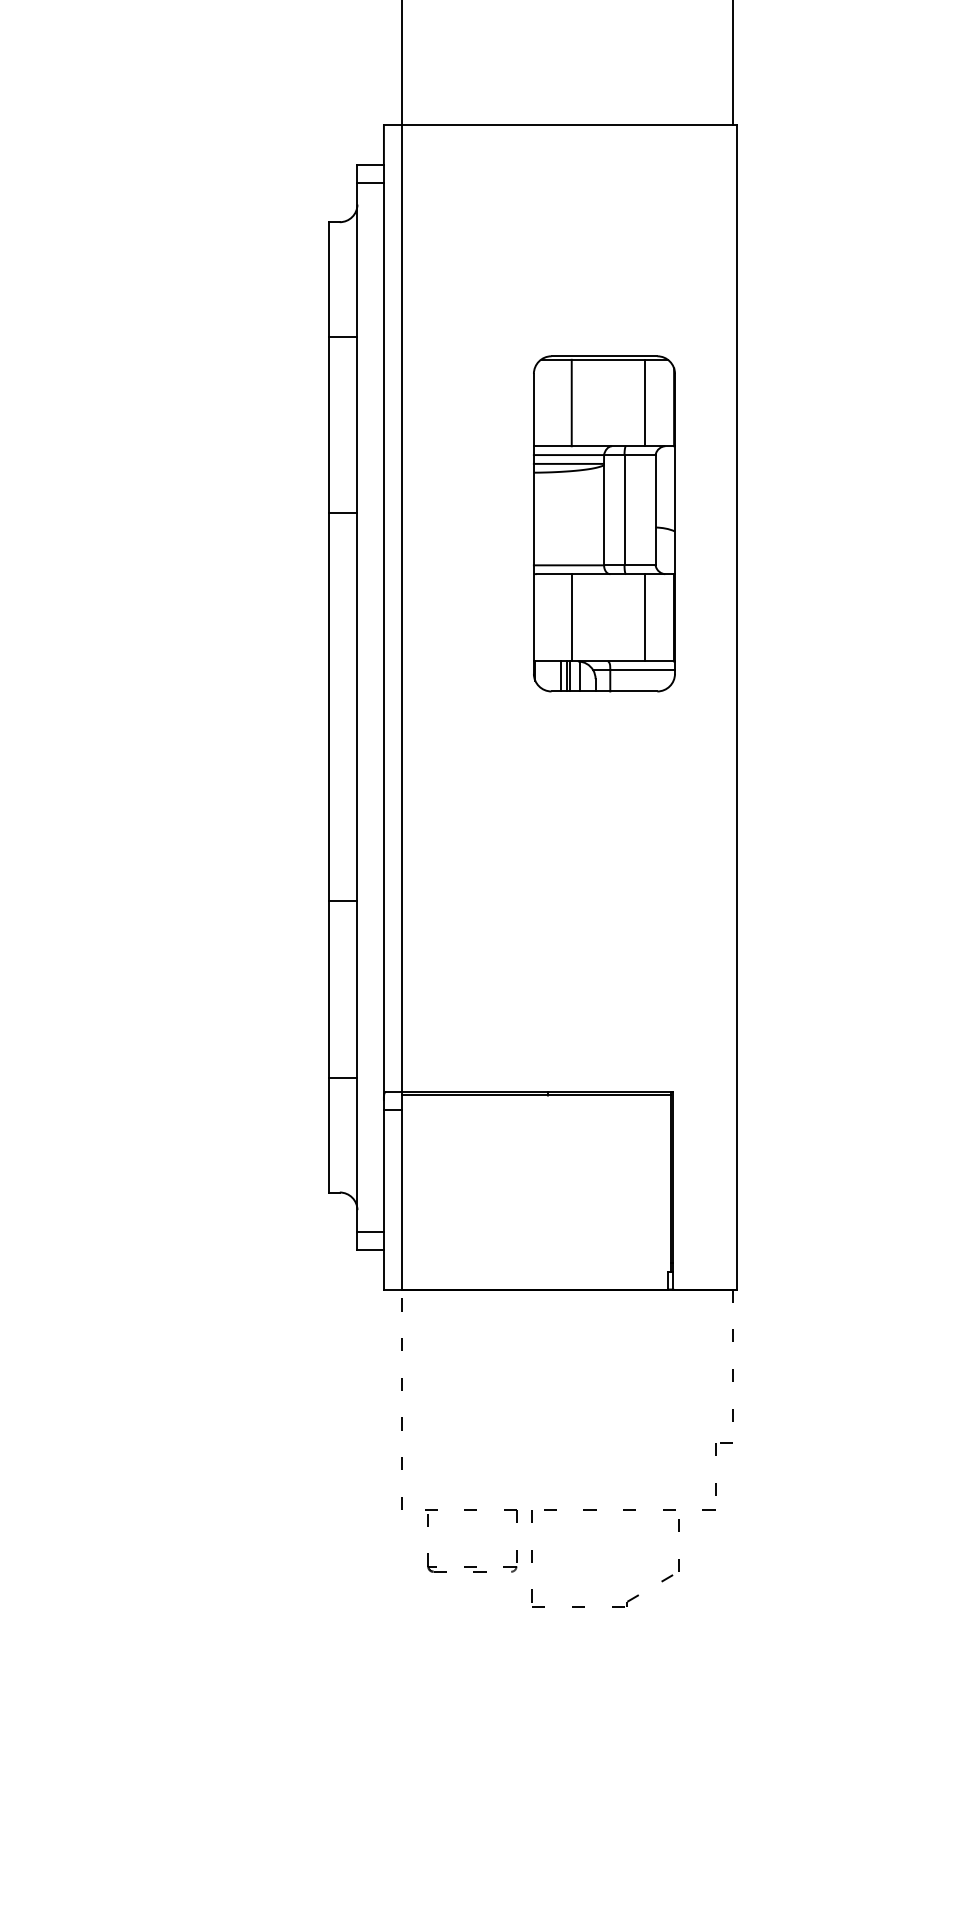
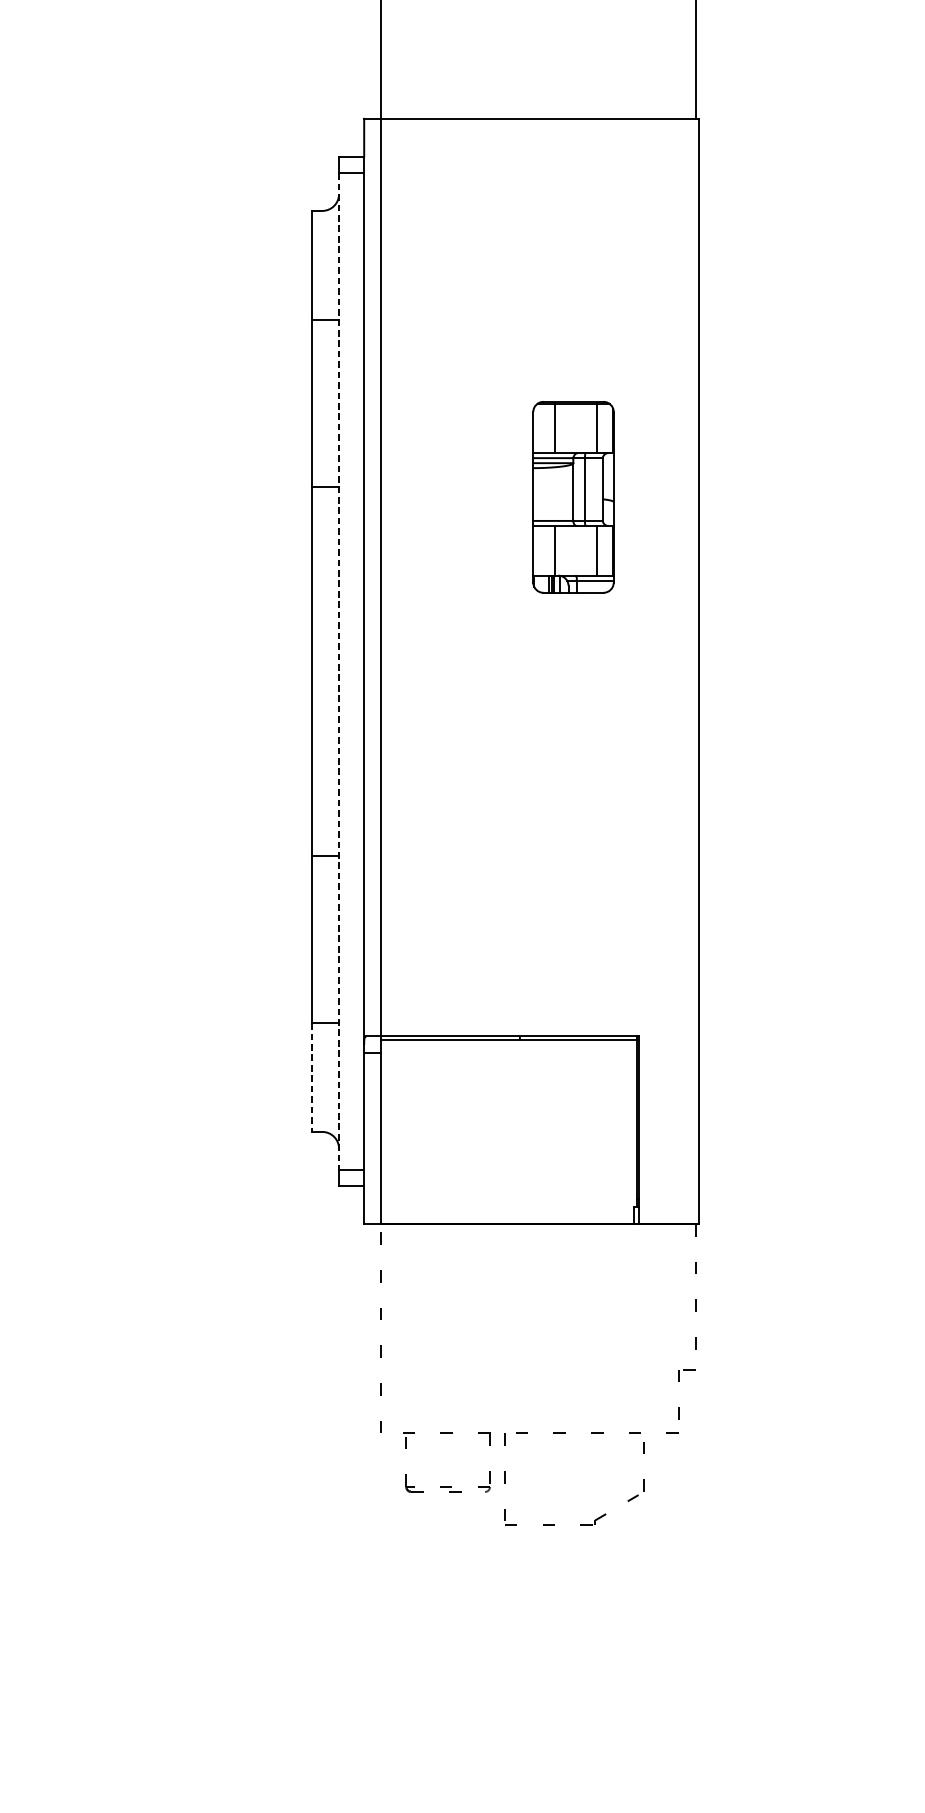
part: (604, 523) -> (573, 496), size x0.6
line: (357, 707) -> (339, 671), solid -> dashed
line: (329, 1135) -> (312, 1077), solid -> dashed

